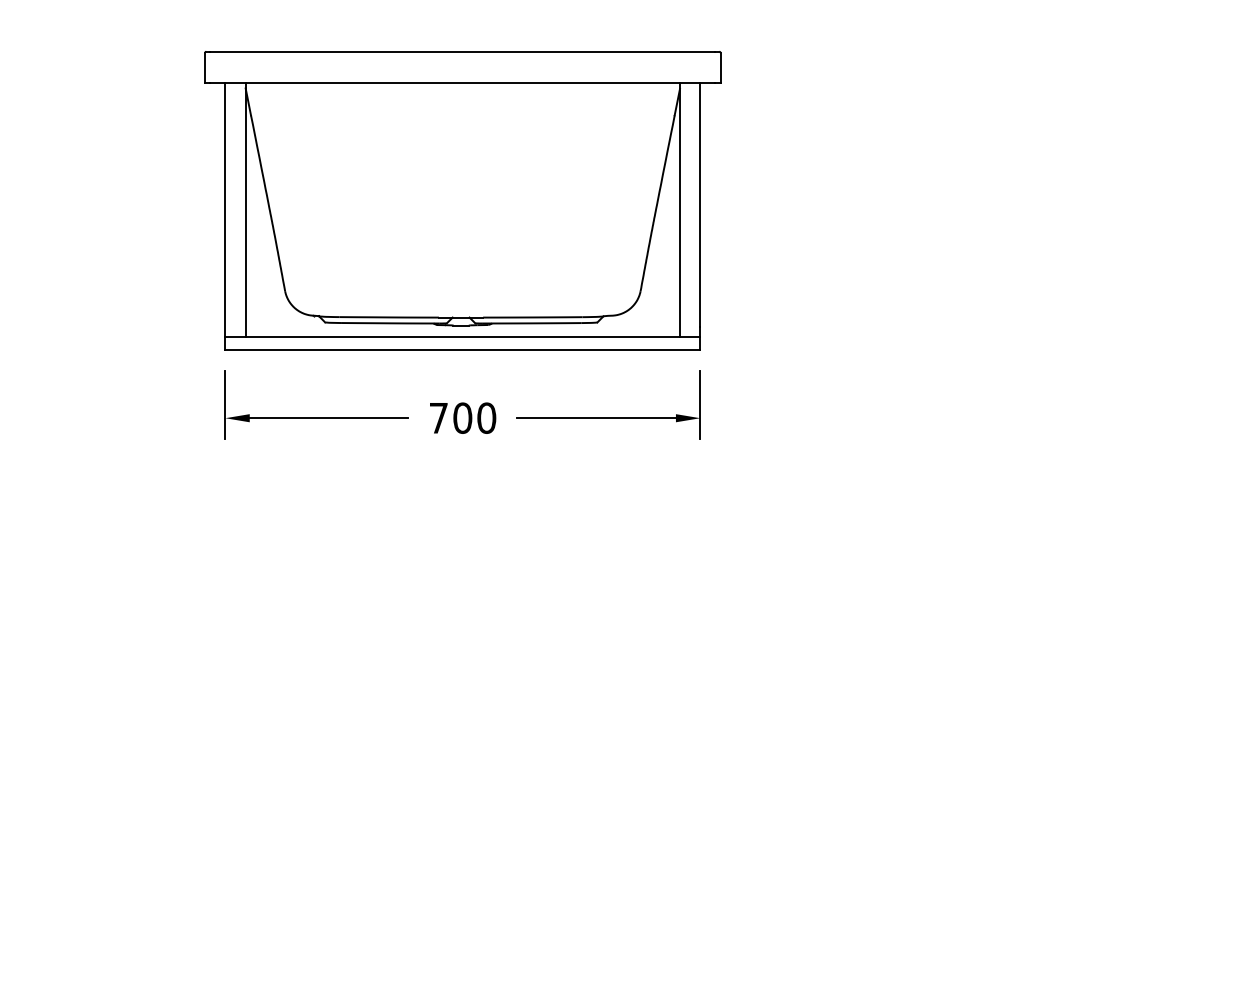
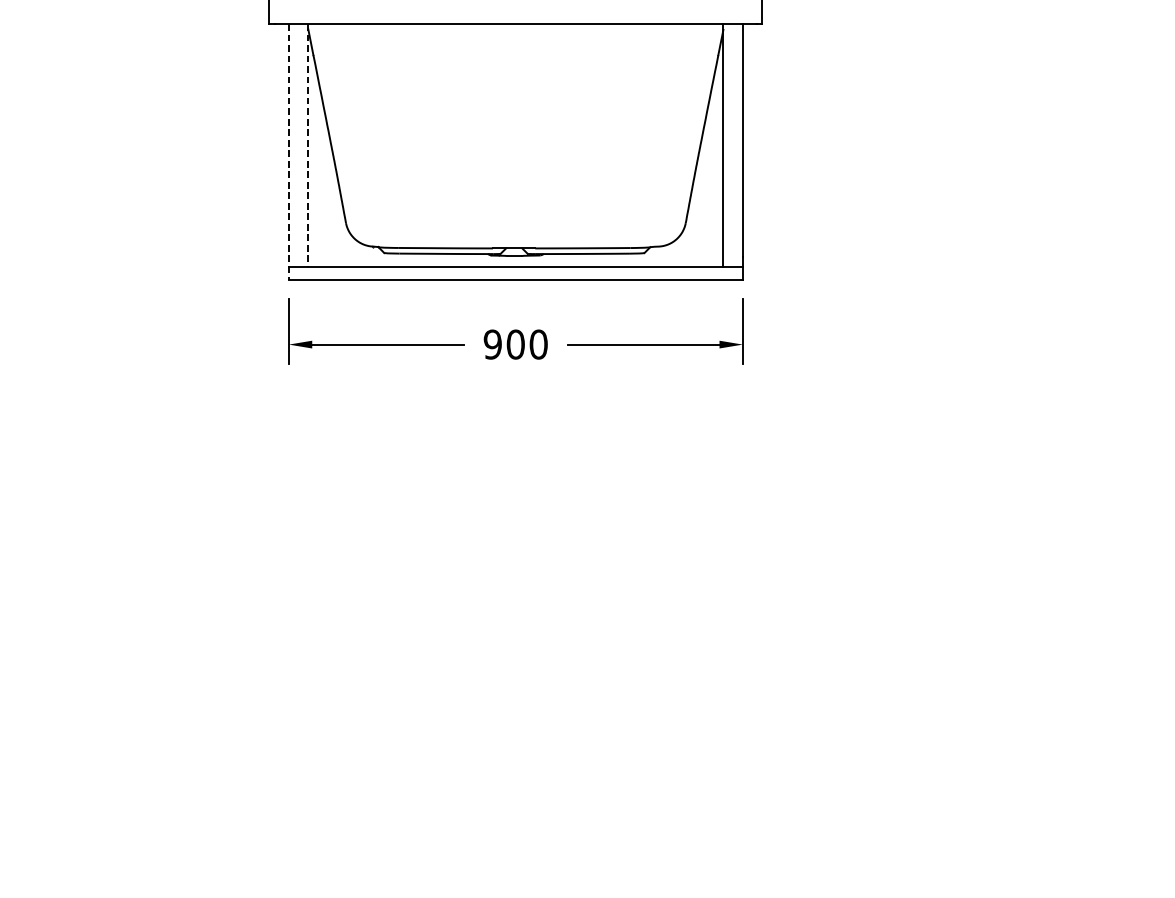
line: (245, 209) -> (308, 145), solid -> dashed
line: (225, 216) -> (289, 151), solid -> dashed
text: (438, 417) -> (492, 343), 700 -> 900

